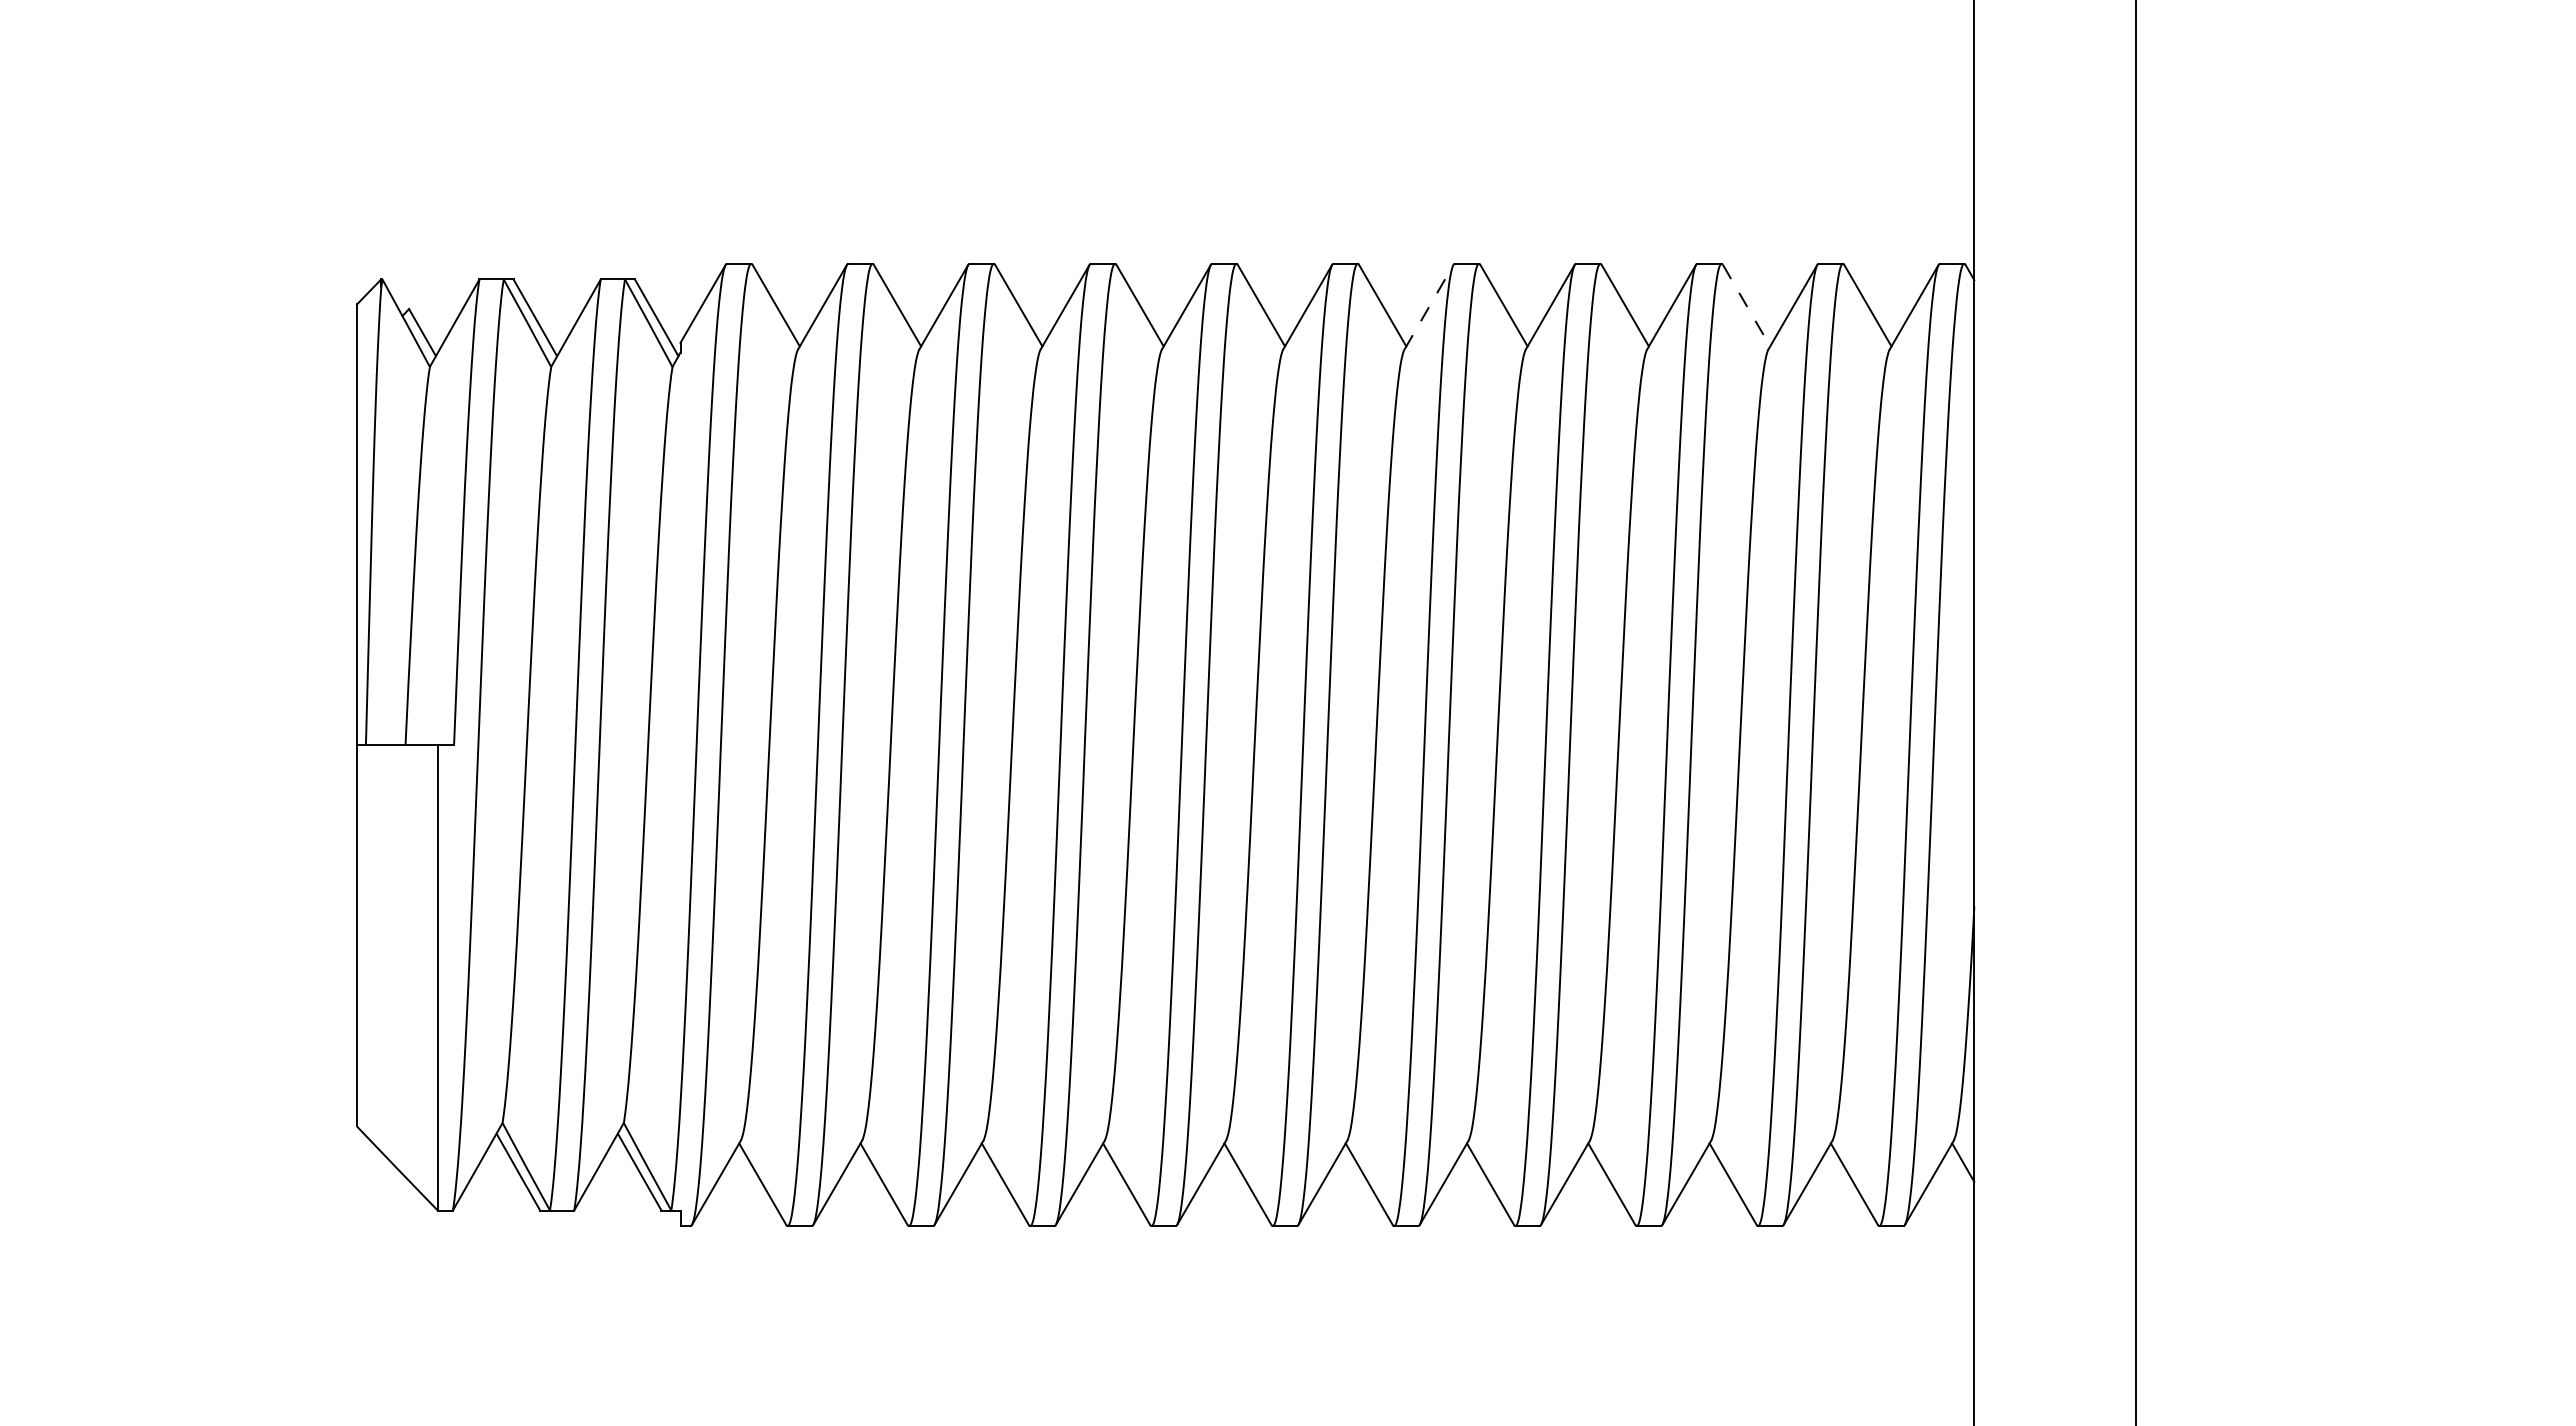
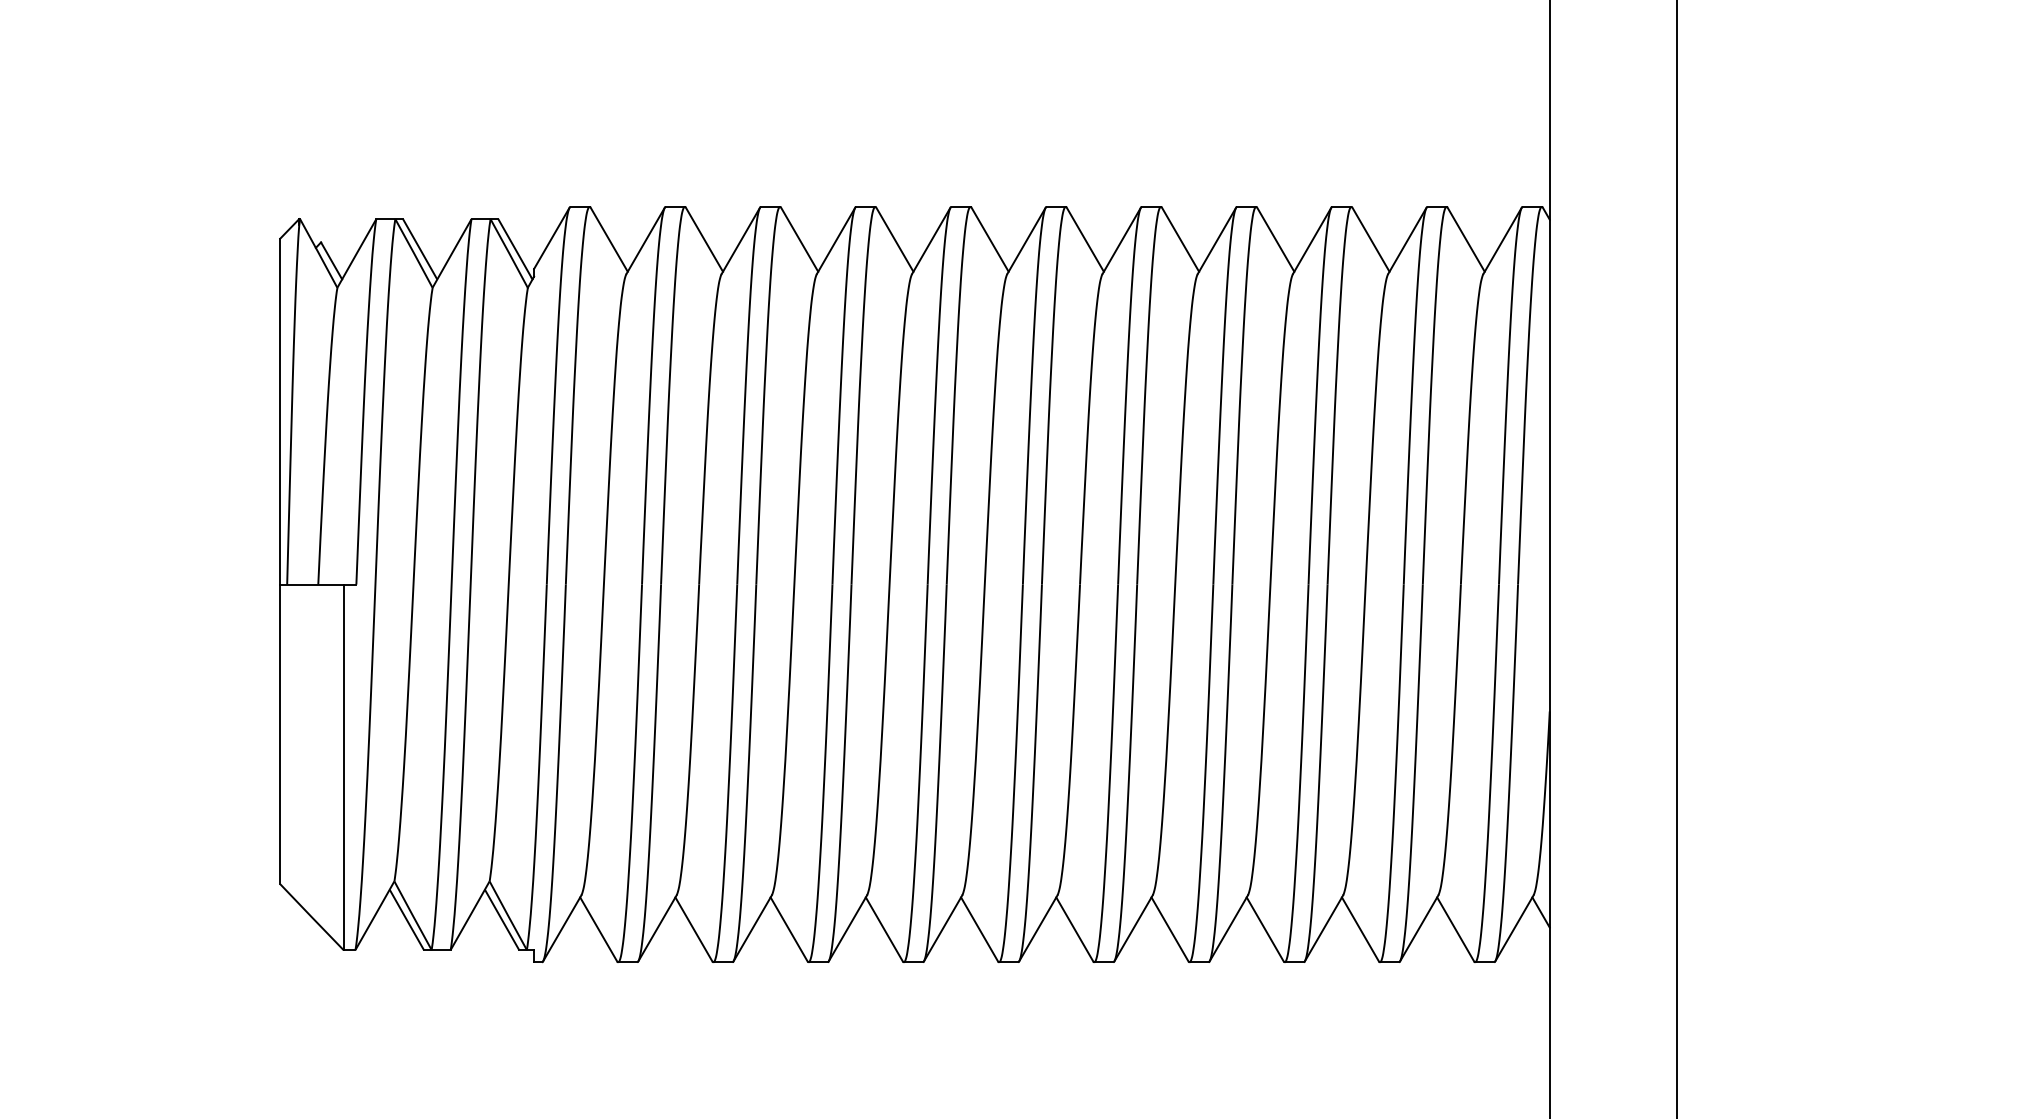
line: (1746, 306) -> (1370, 240), dashed -> solid
line: (1429, 307) -> (1122, 241), dashed -> solid

